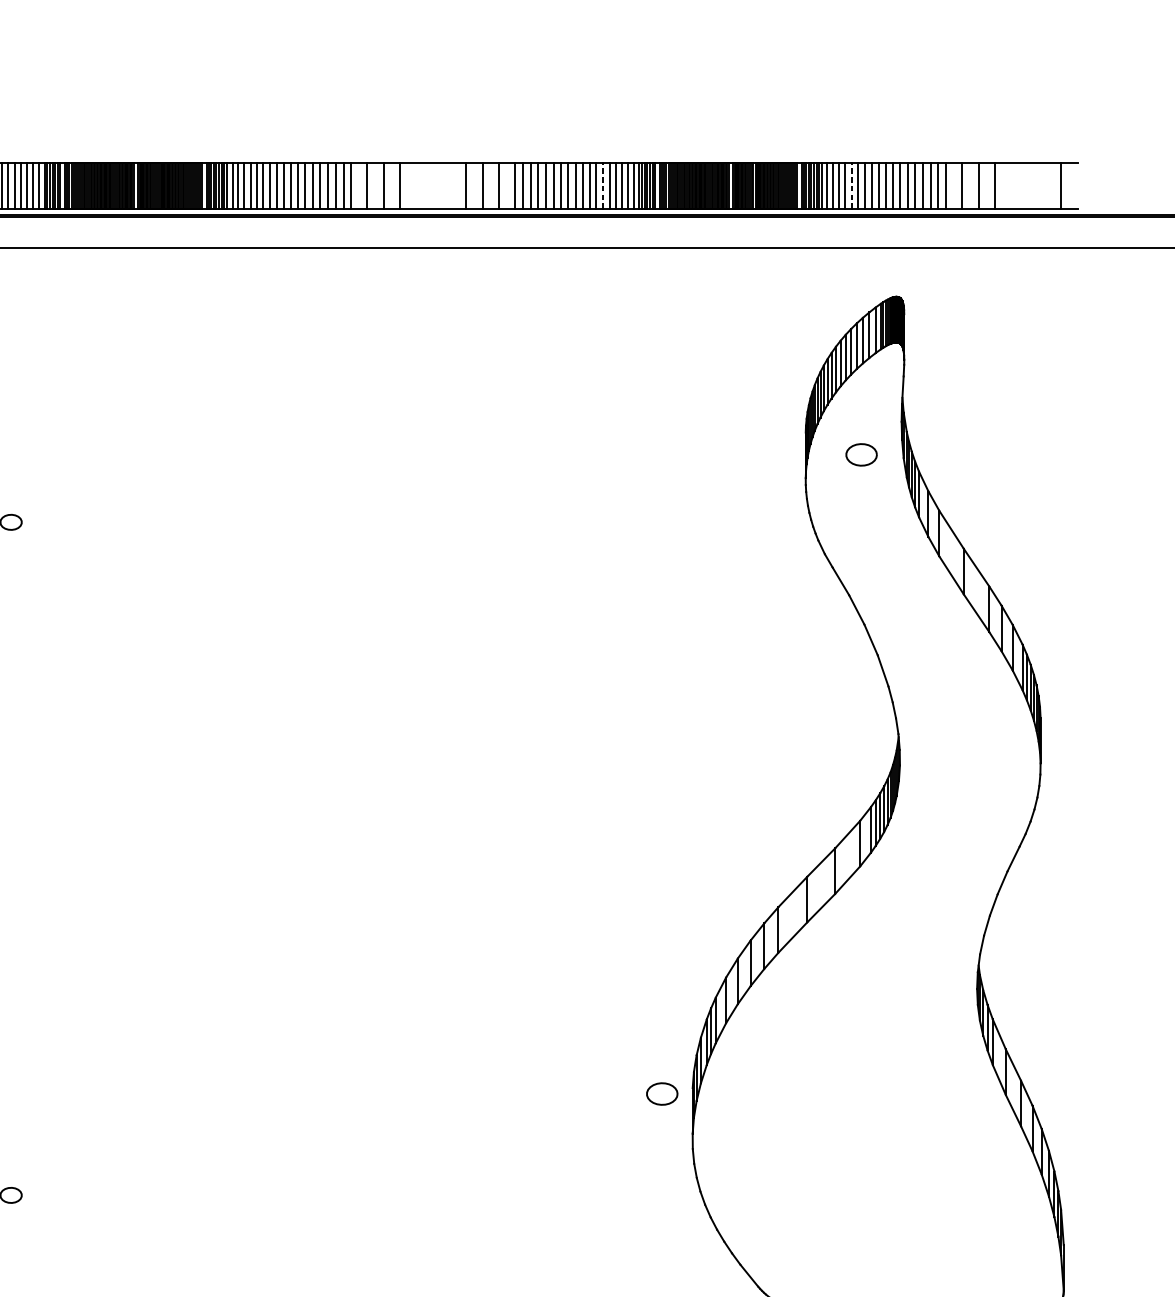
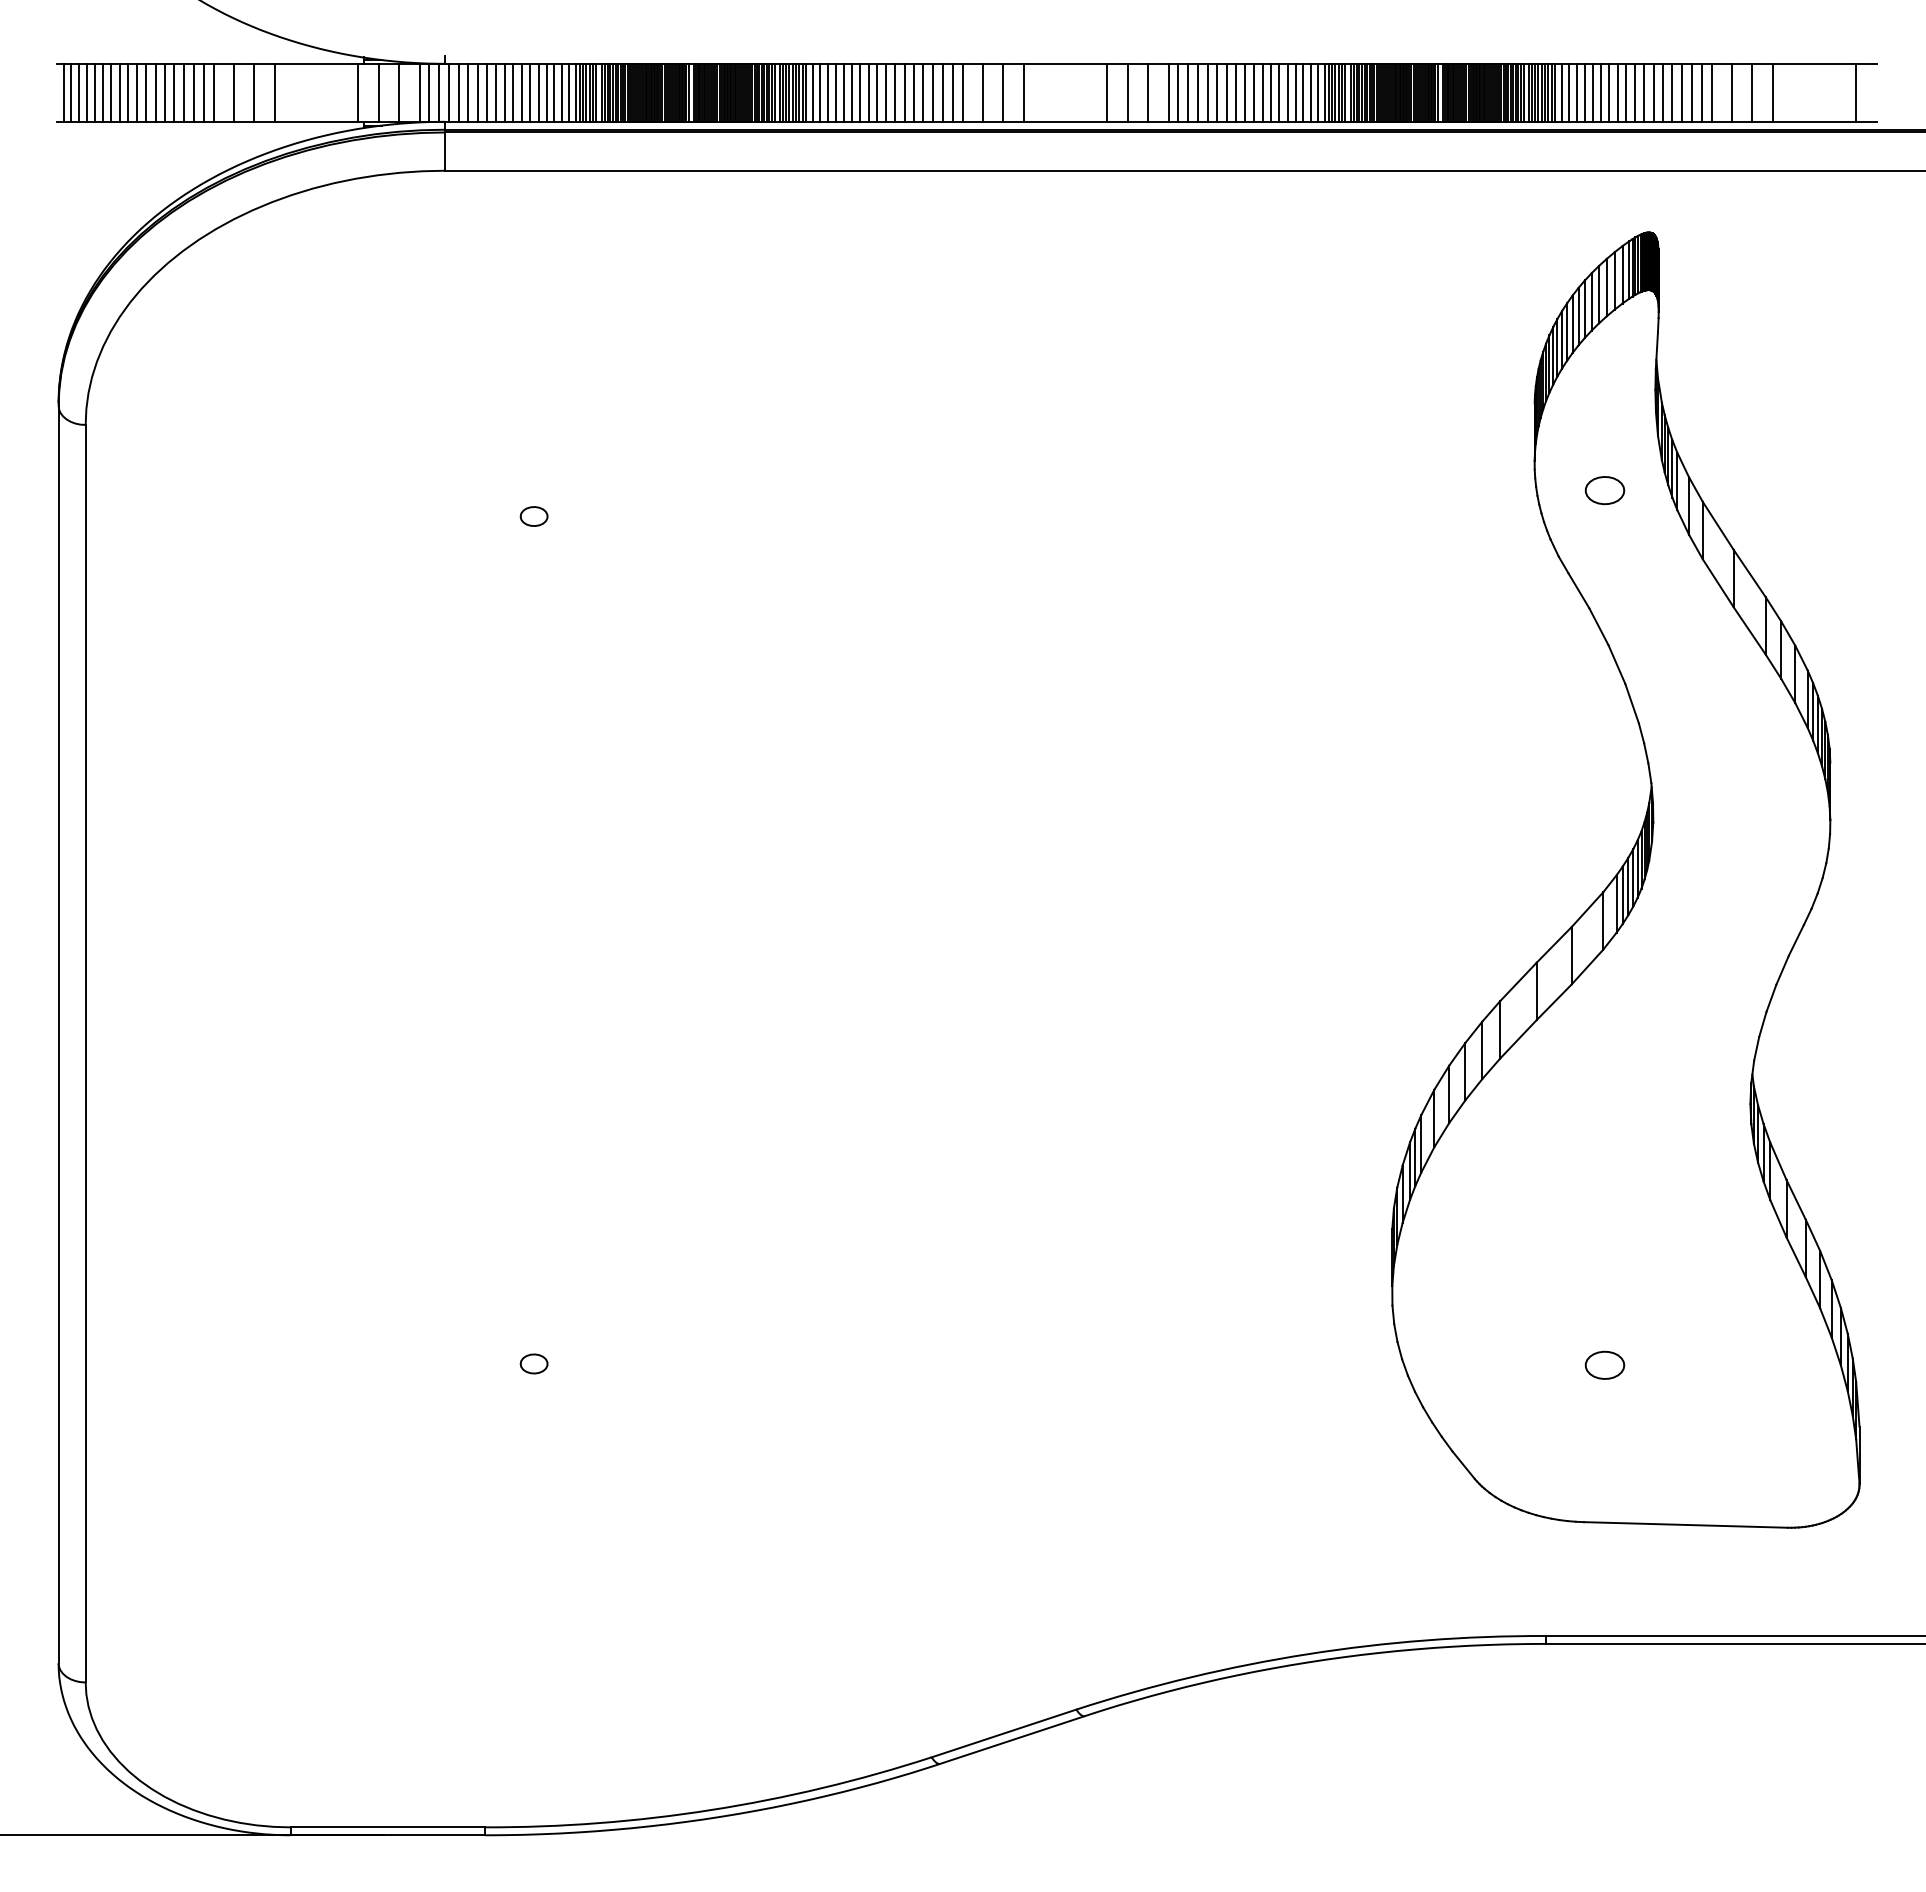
line: (603, 185) -> (1279, 92), dashed -> solid
line: (851, 185) -> (1592, 92), dashed -> solid
part: (862, 454) -> (1605, 490), moved
part: (662, 1093) -> (1605, 1364), moved

